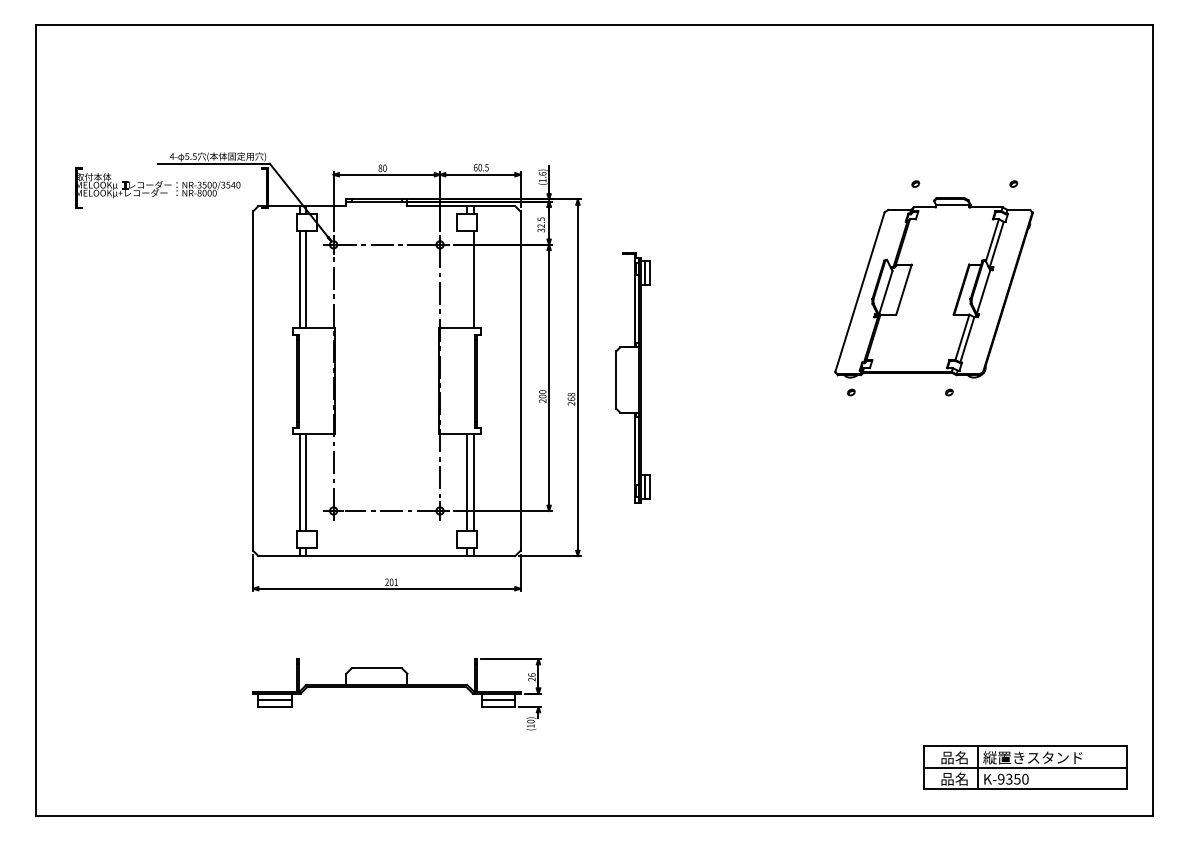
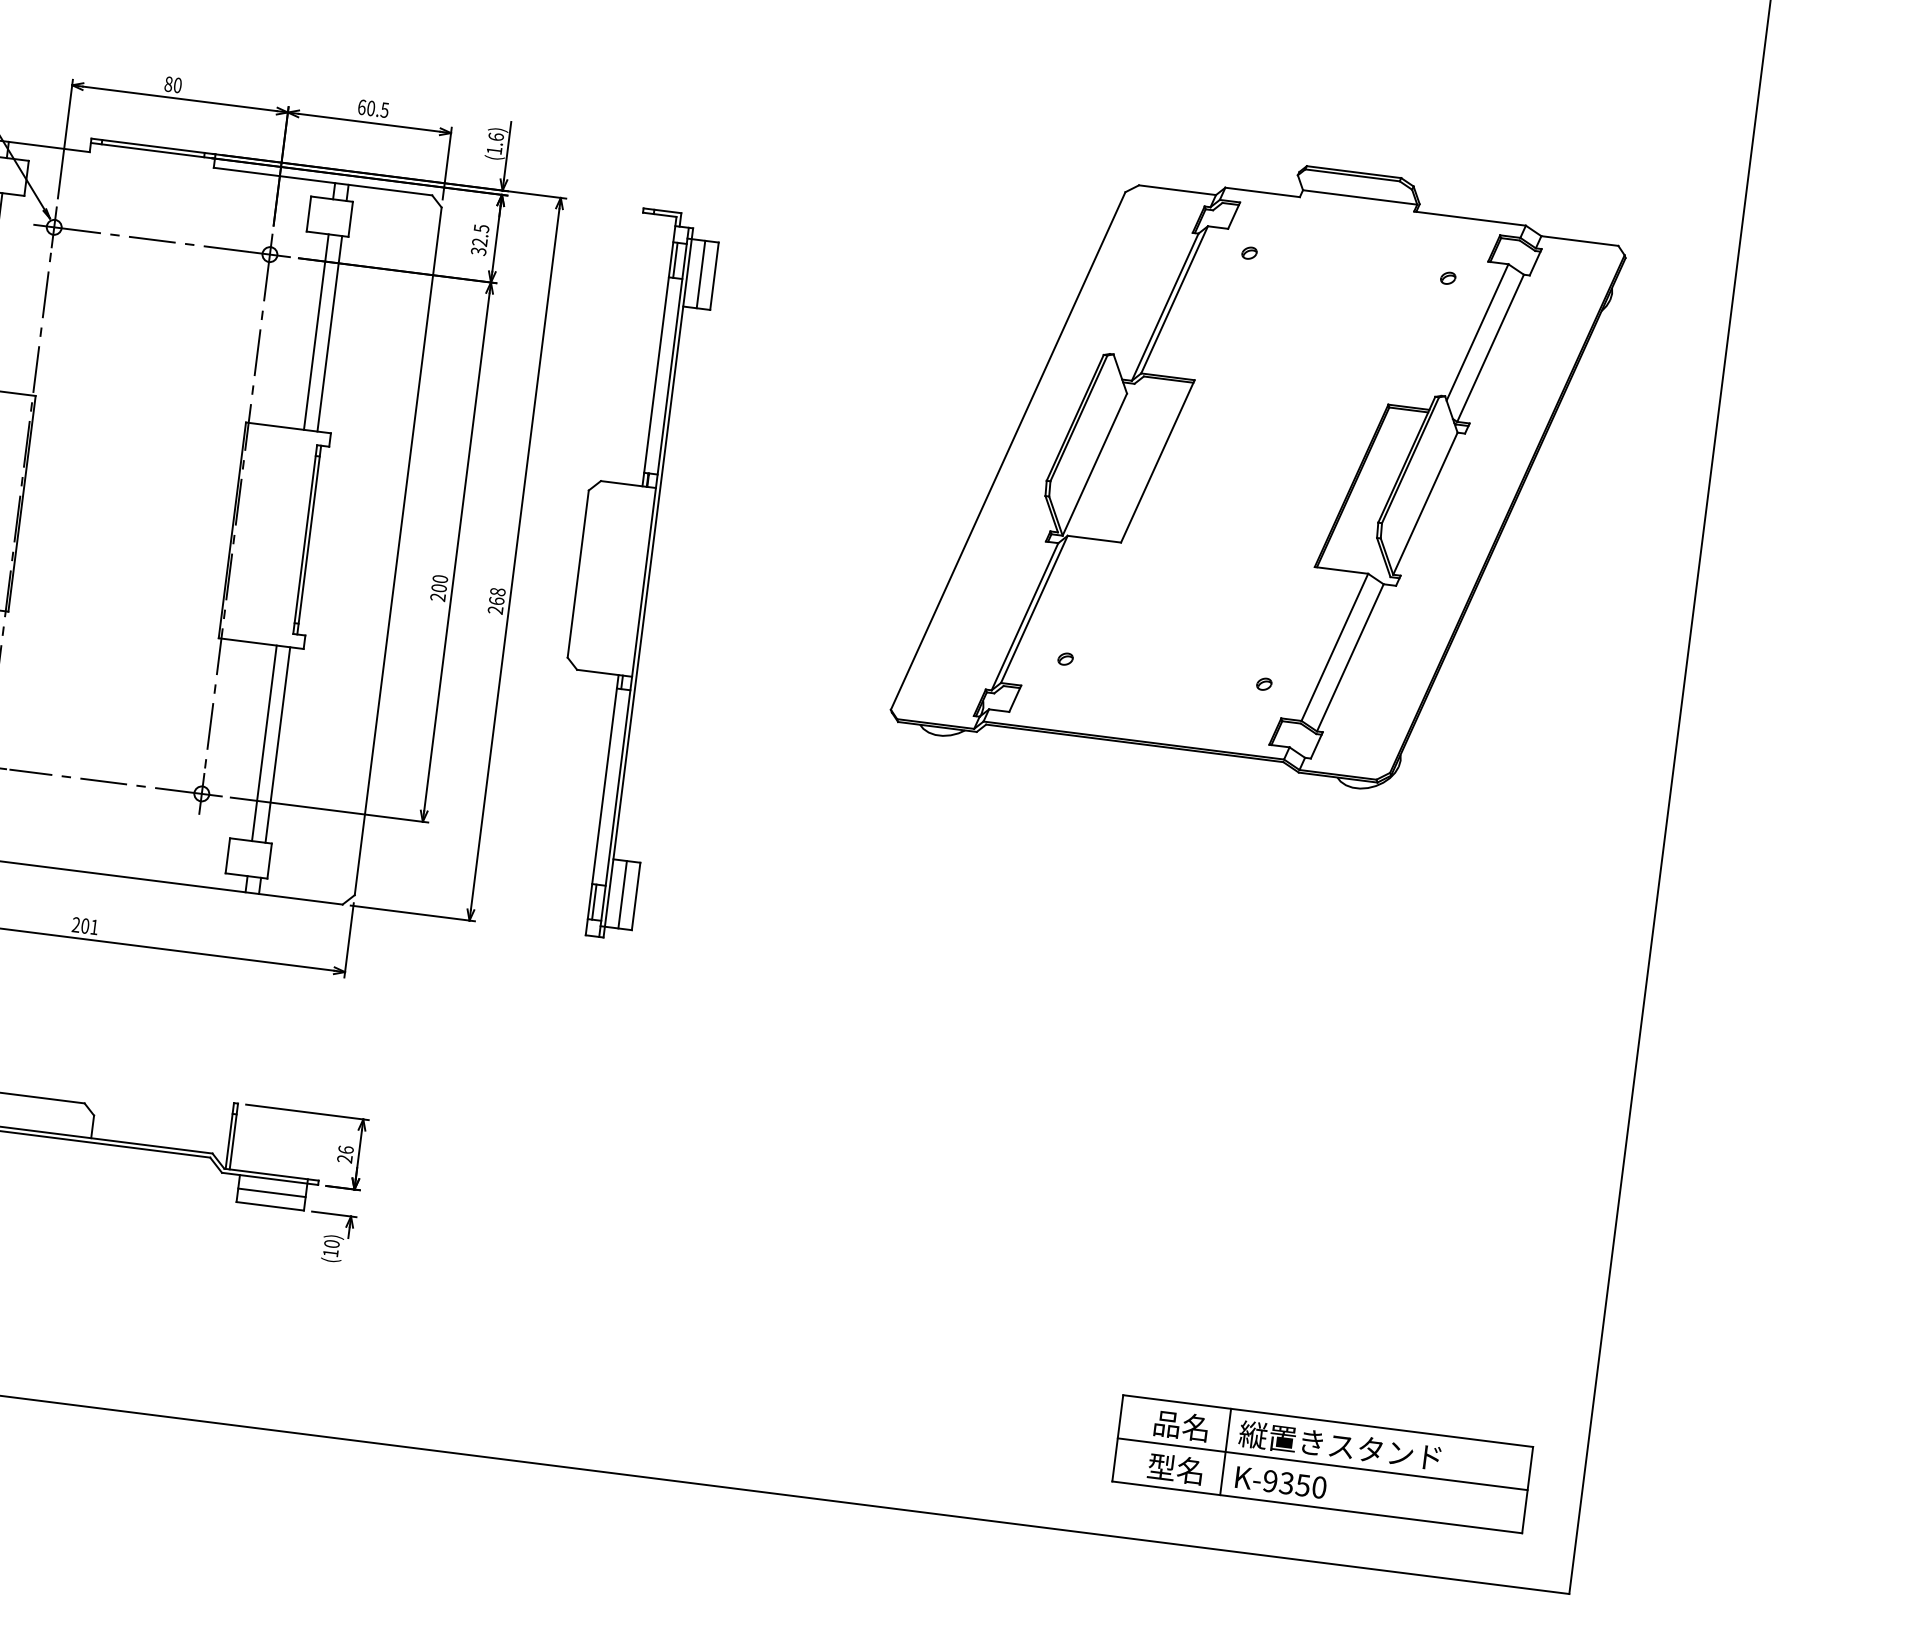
line: (467, 279) -> (316, 331), added
part: (933, 287) -> (1259, 467), size x1.67
part: (632, 377) -> (625, 572), size x1.43
text: (947, 778) -> (1161, 1465), 品名 -> 型名

